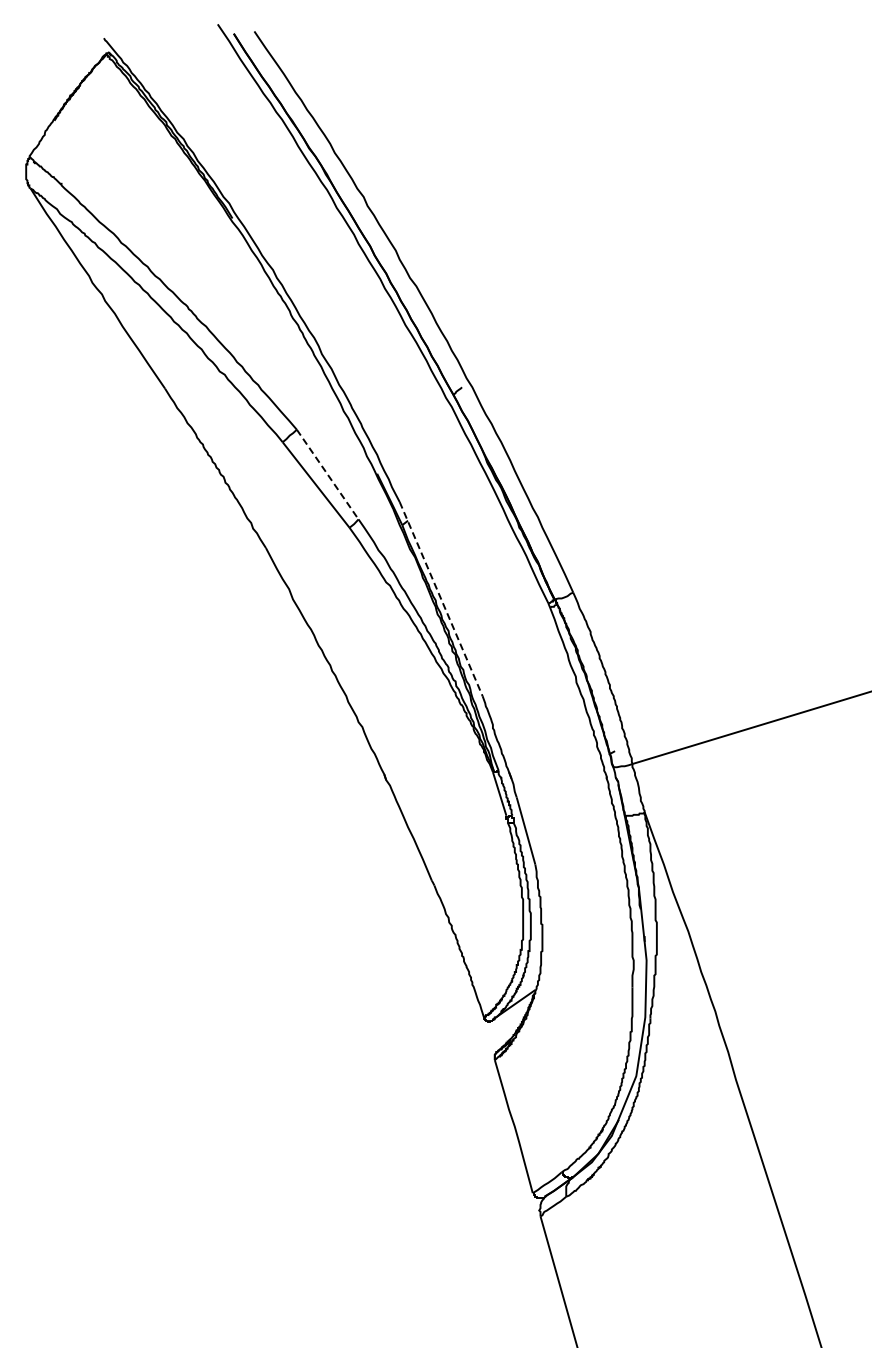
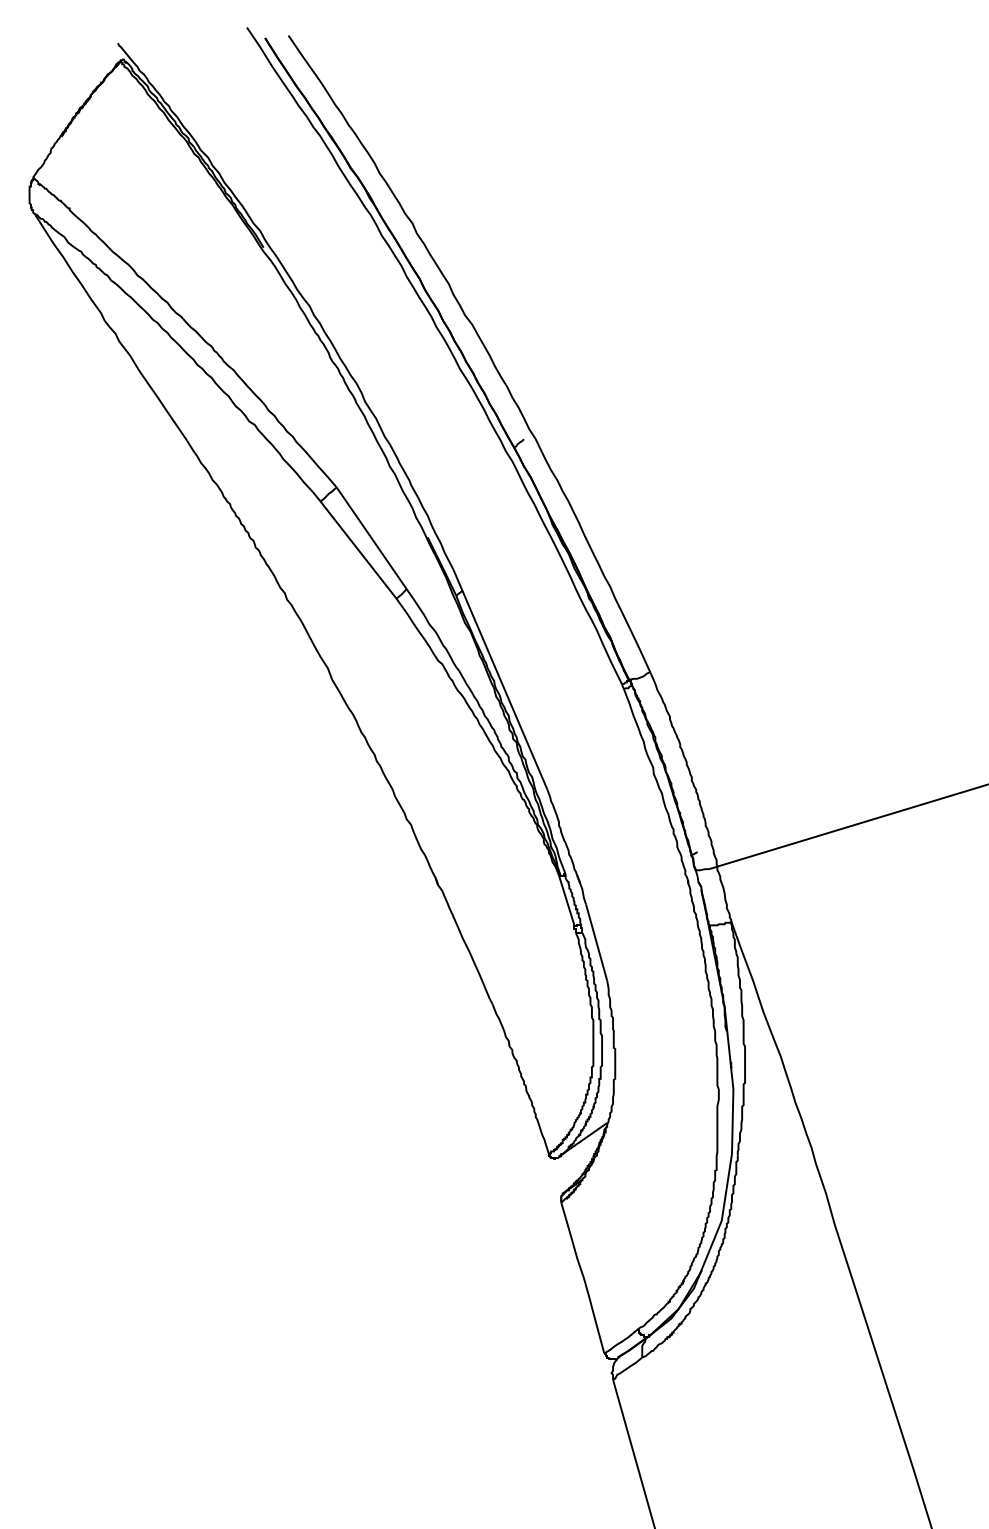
line: (327, 474) -> (371, 538), dashed -> solid
line: (441, 599) -> (500, 679), dashed -> solid

